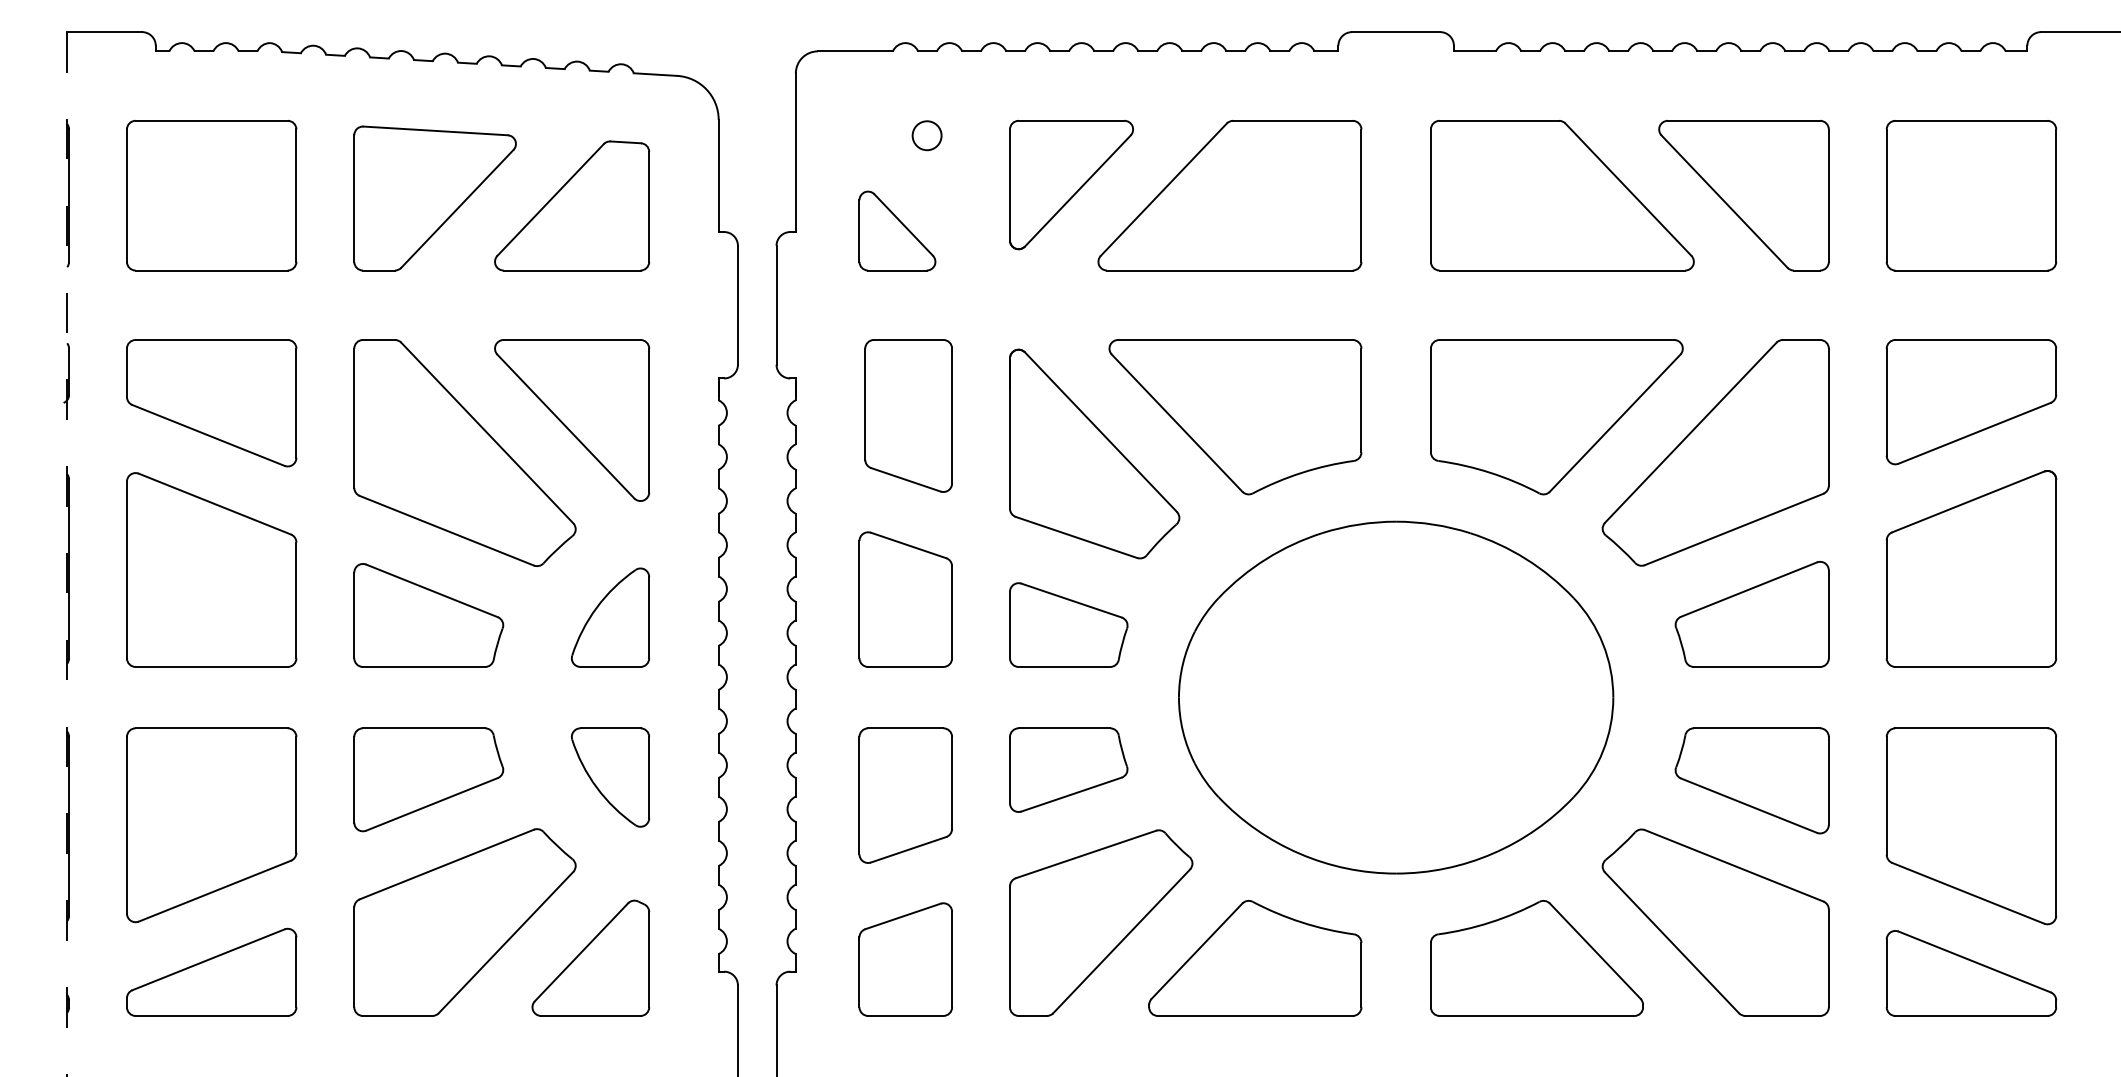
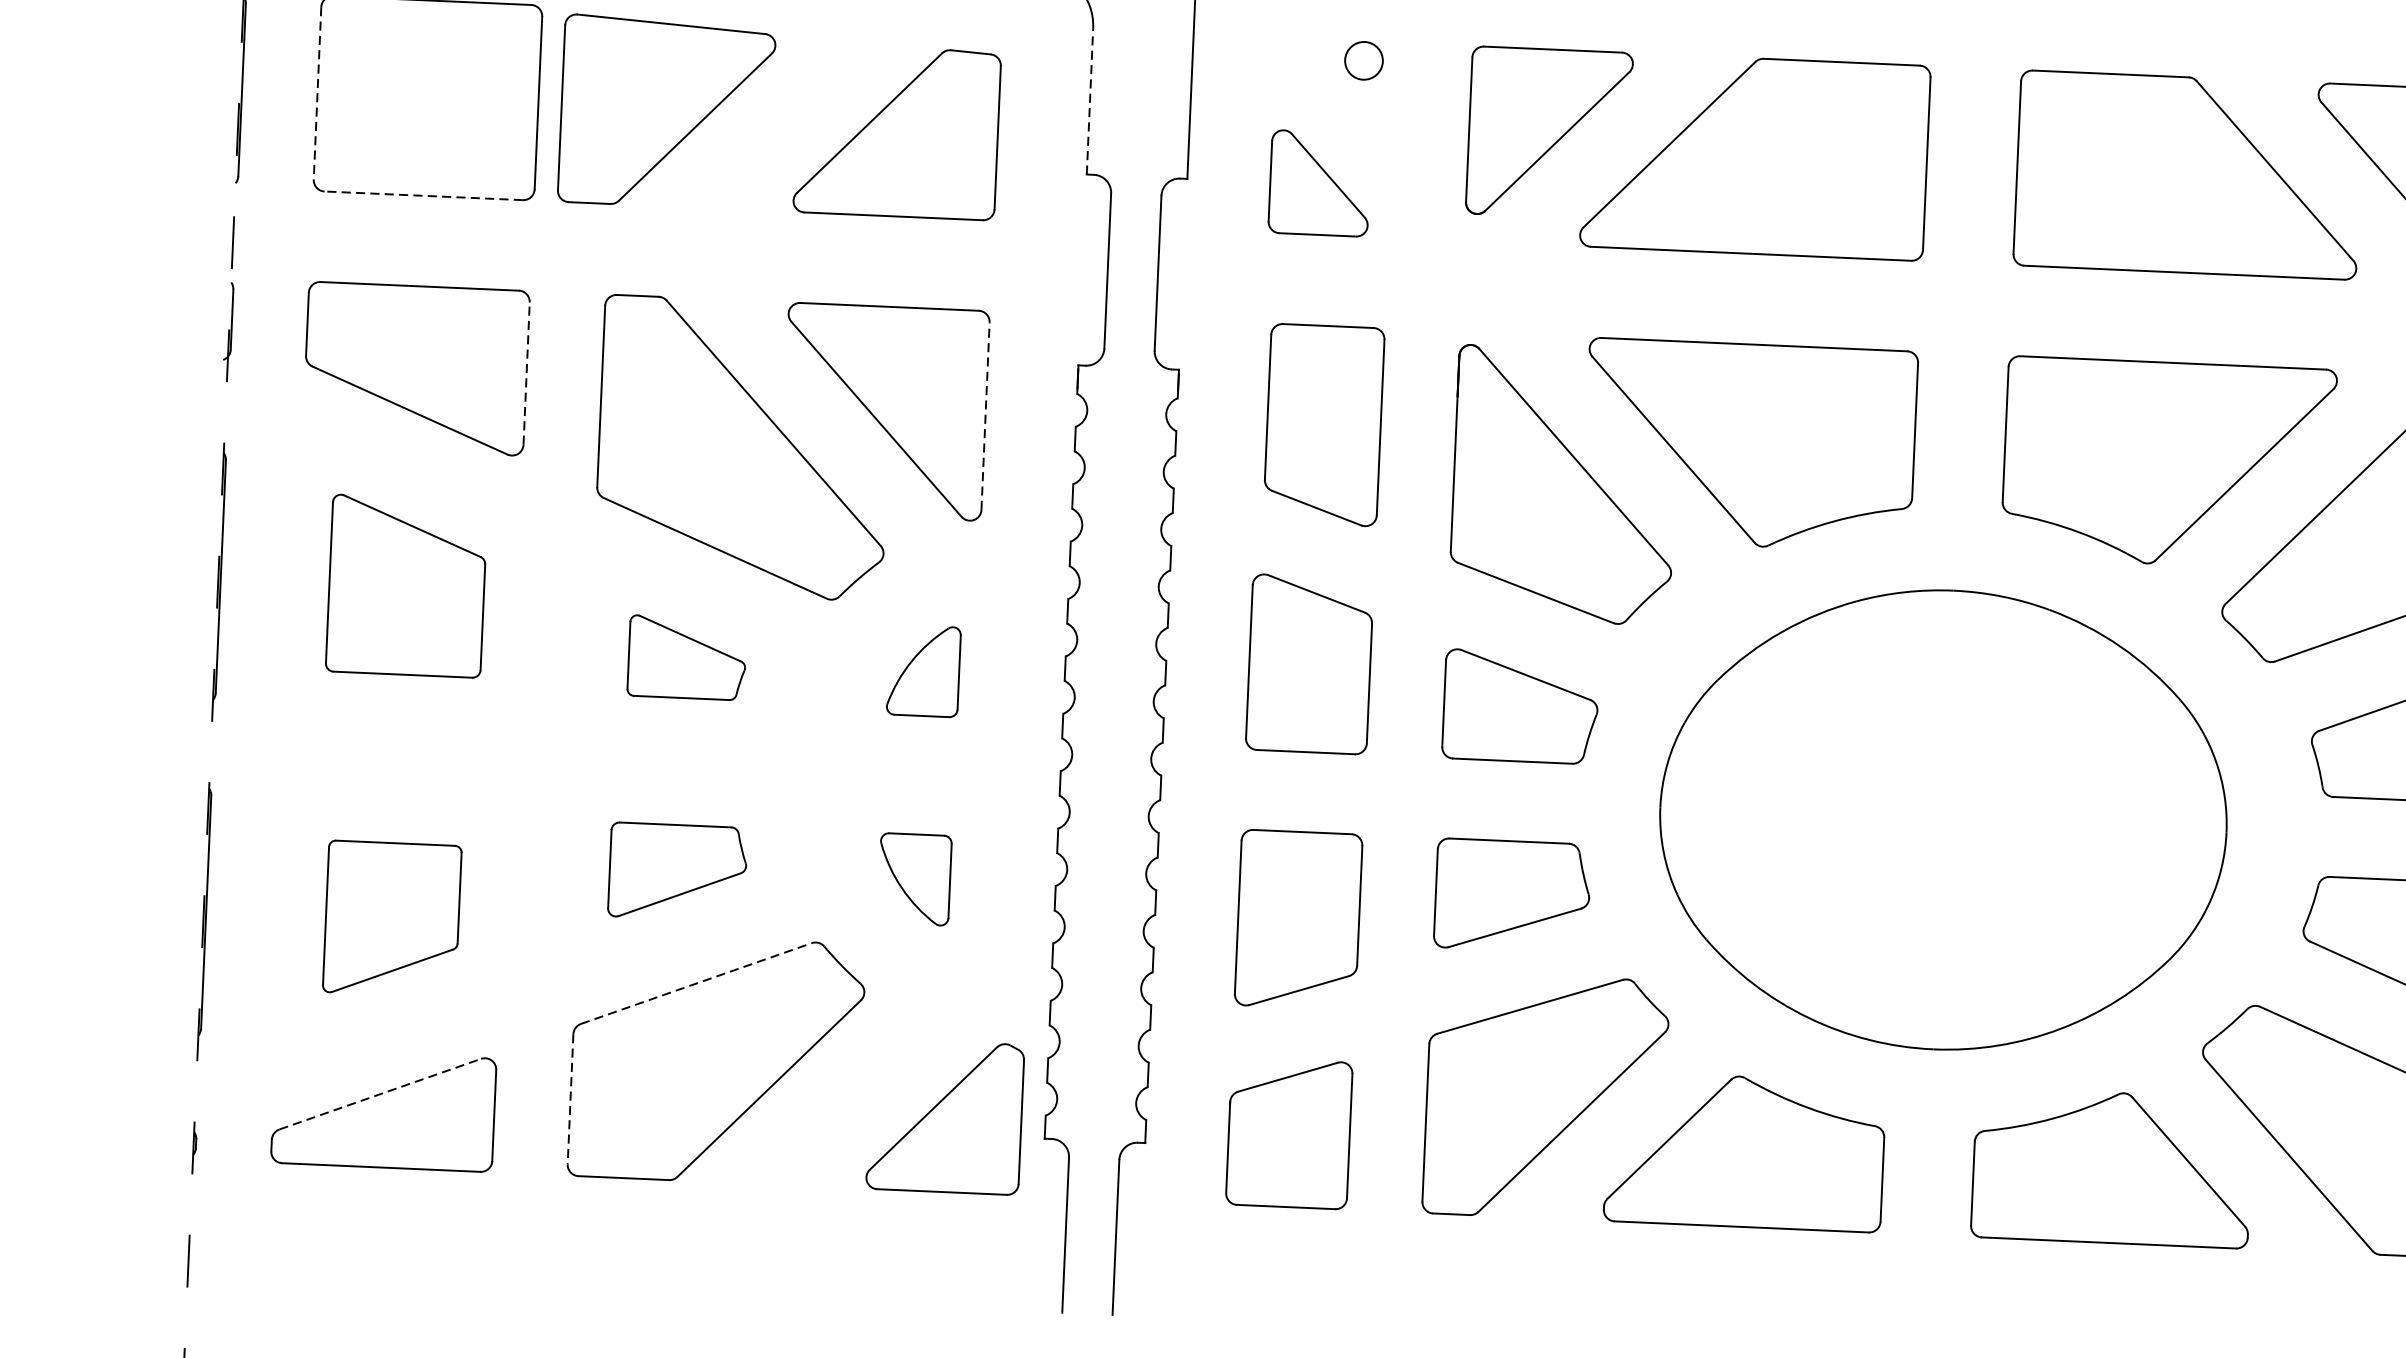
line: (718, 175) -> (1089, 100), solid -> dashed
line: (126, 196) -> (316, 94), solid -> dashed
part: (434, 198) -> (666, 112), moved
line: (211, 270) -> (423, 195), solid -> dashed
line: (296, 403) -> (526, 373), solid -> dashed
line: (649, 420) -> (985, 416), solid -> dashed
part: (211, 569) -> (406, 585), size x0.7
part: (428, 615) -> (686, 657), size x0.6
part: (610, 617) -> (923, 670), size x0.7
part: (610, 777) -> (914, 879), size x0.7
part: (428, 779) -> (677, 871), size x0.7
part: (211, 825) -> (391, 919), size x0.6
line: (446, 864) -> (696, 983), solid -> dashed
line: (354, 957) -> (570, 1099), solid -> dashed
part: (590, 957) -> (944, 1115), moved
line: (208, 959) -> (380, 1093), solid -> dashed

